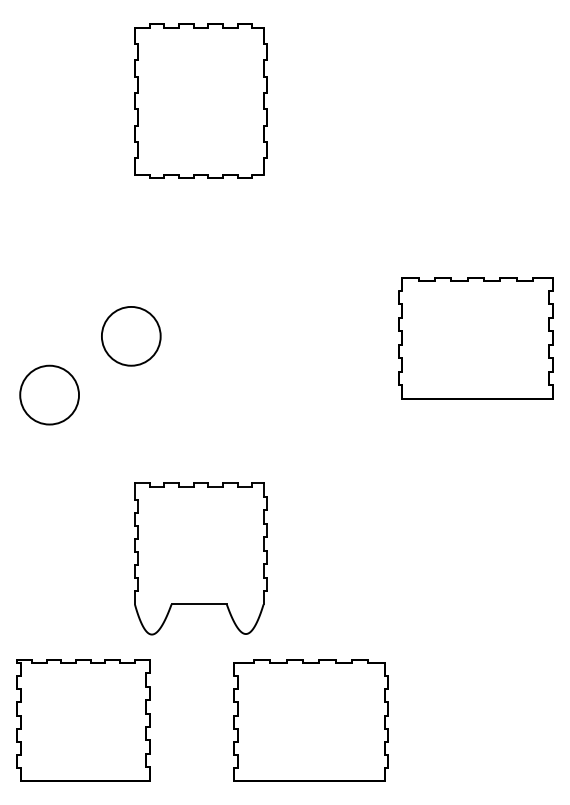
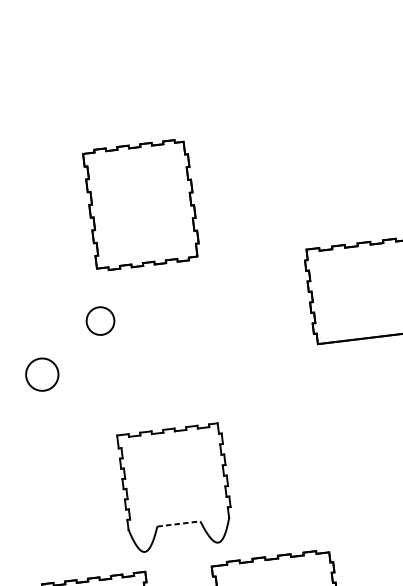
part: (200, 100) -> (141, 204), moved
circle: (130, 335) -> (99, 320), size x0.6
circle: (49, 394) -> (42, 374), size x0.7
line: (199, 604) -> (179, 523), solid -> dashed

